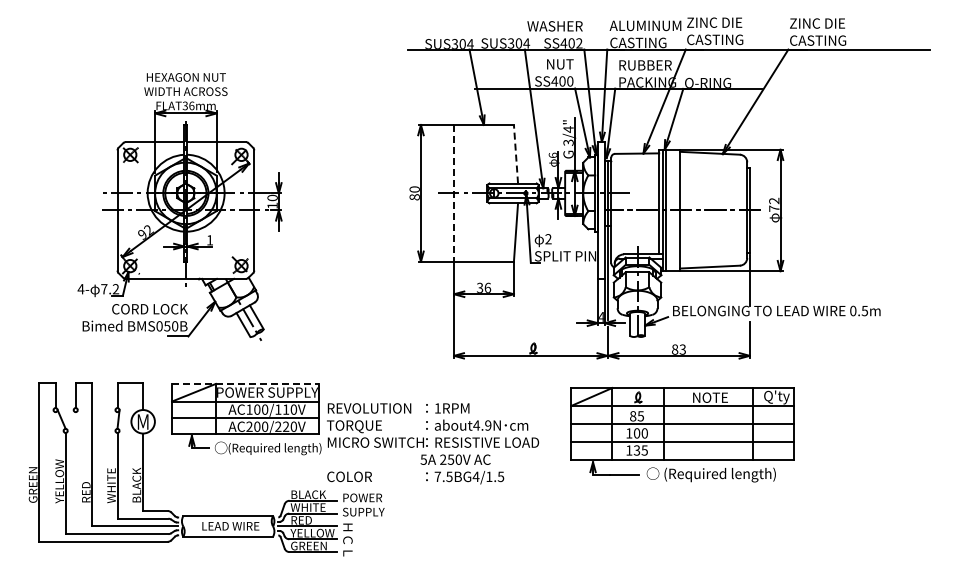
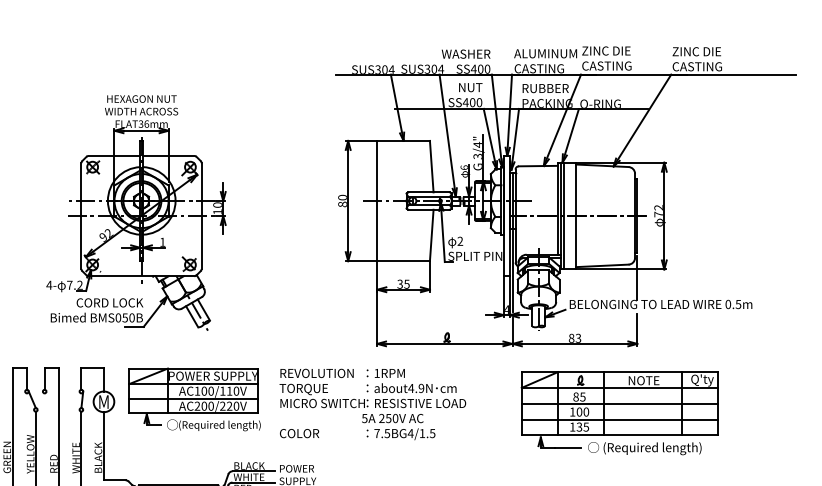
text: (579, 43) -> (487, 69), SS402 -> SS400
line: (515, 153) -> (431, 165), dashed -> solid
line: (454, 193) -> (377, 201), dashed -> solid
text: (487, 287) -> (406, 283), 36 -> 35
line: (245, 383) -> (193, 368), dashed -> solid
part: (682, 434) -> (619, 413), moved
text: (433, 443) -> (373, 404), moved

